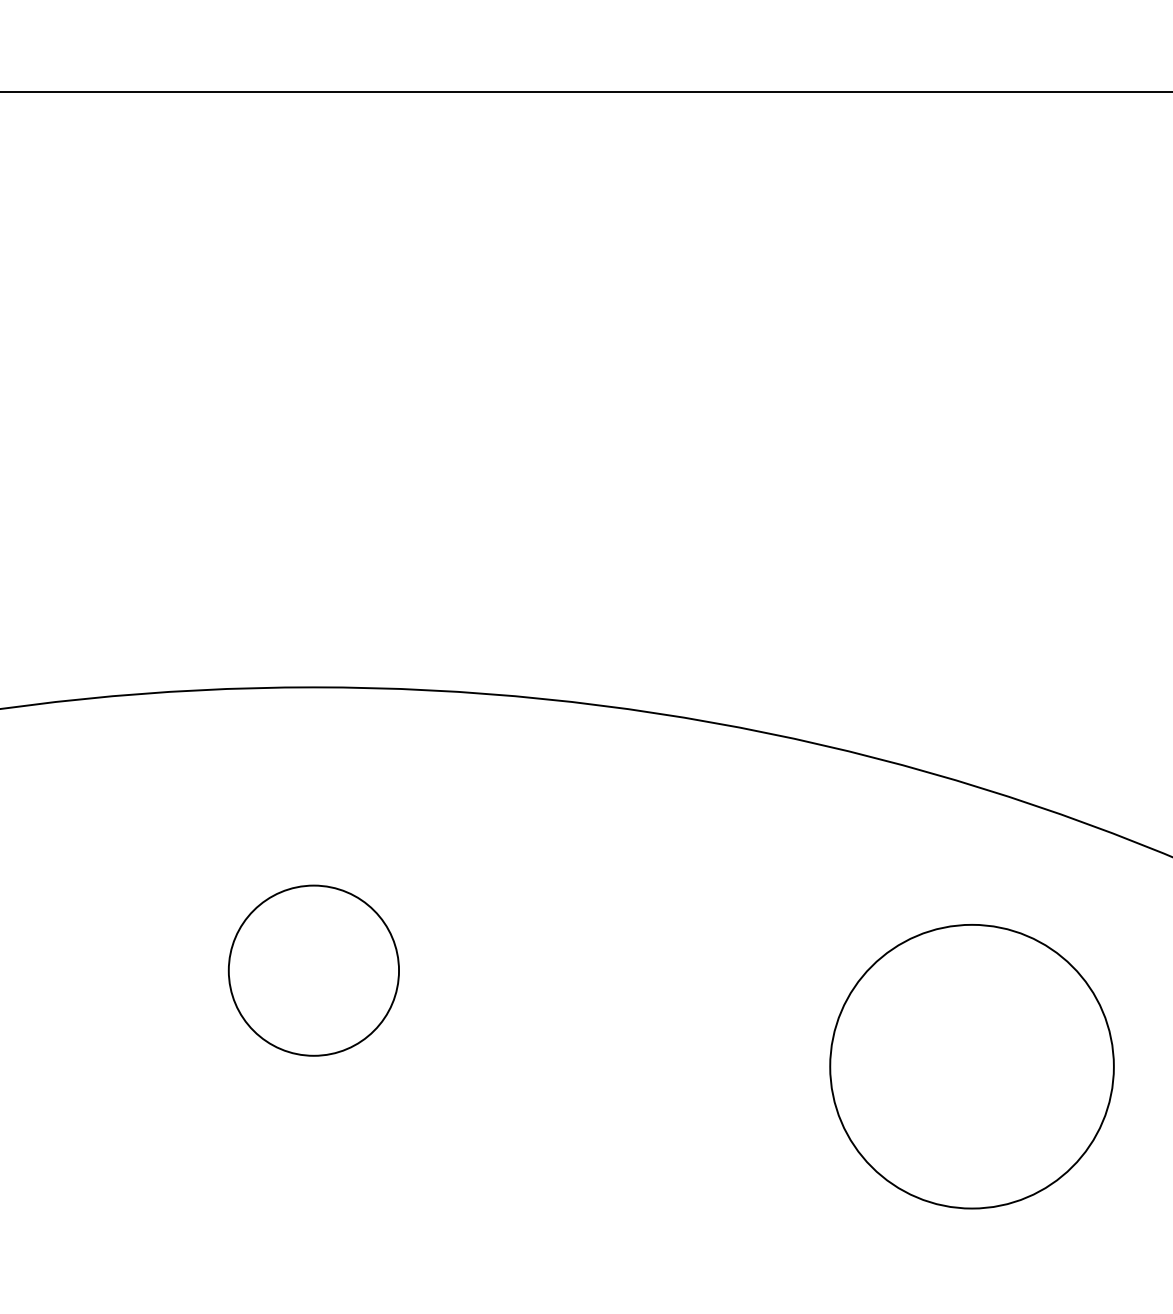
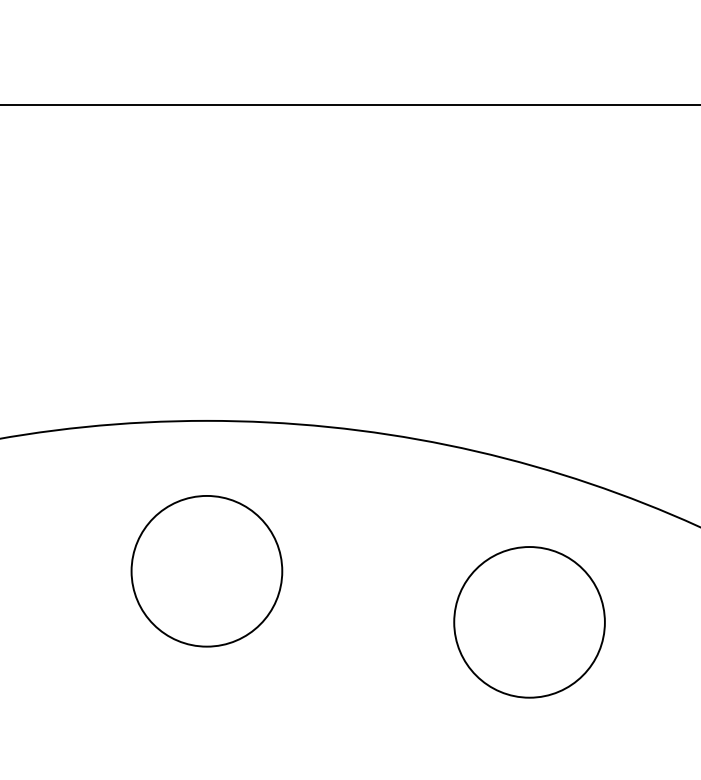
circle: (313, 970) -> (206, 571), size x1.67
circle: (971, 1066) -> (529, 622), moved

